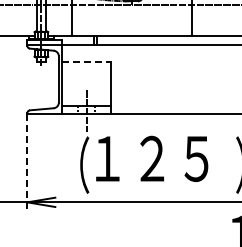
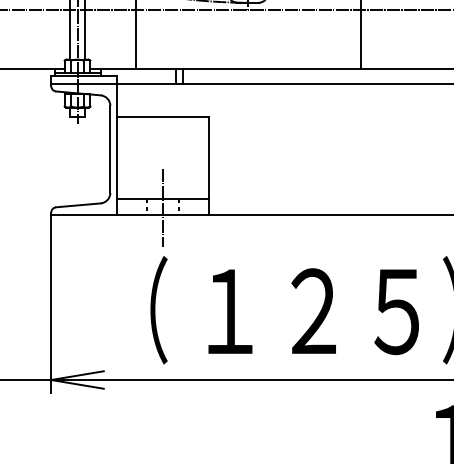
line: (87, 62) -> (164, 117), dashed -> solid
text: (152, 158) -> (314, 310), moved
line: (27, 162) -> (51, 305), dashed -> solid

